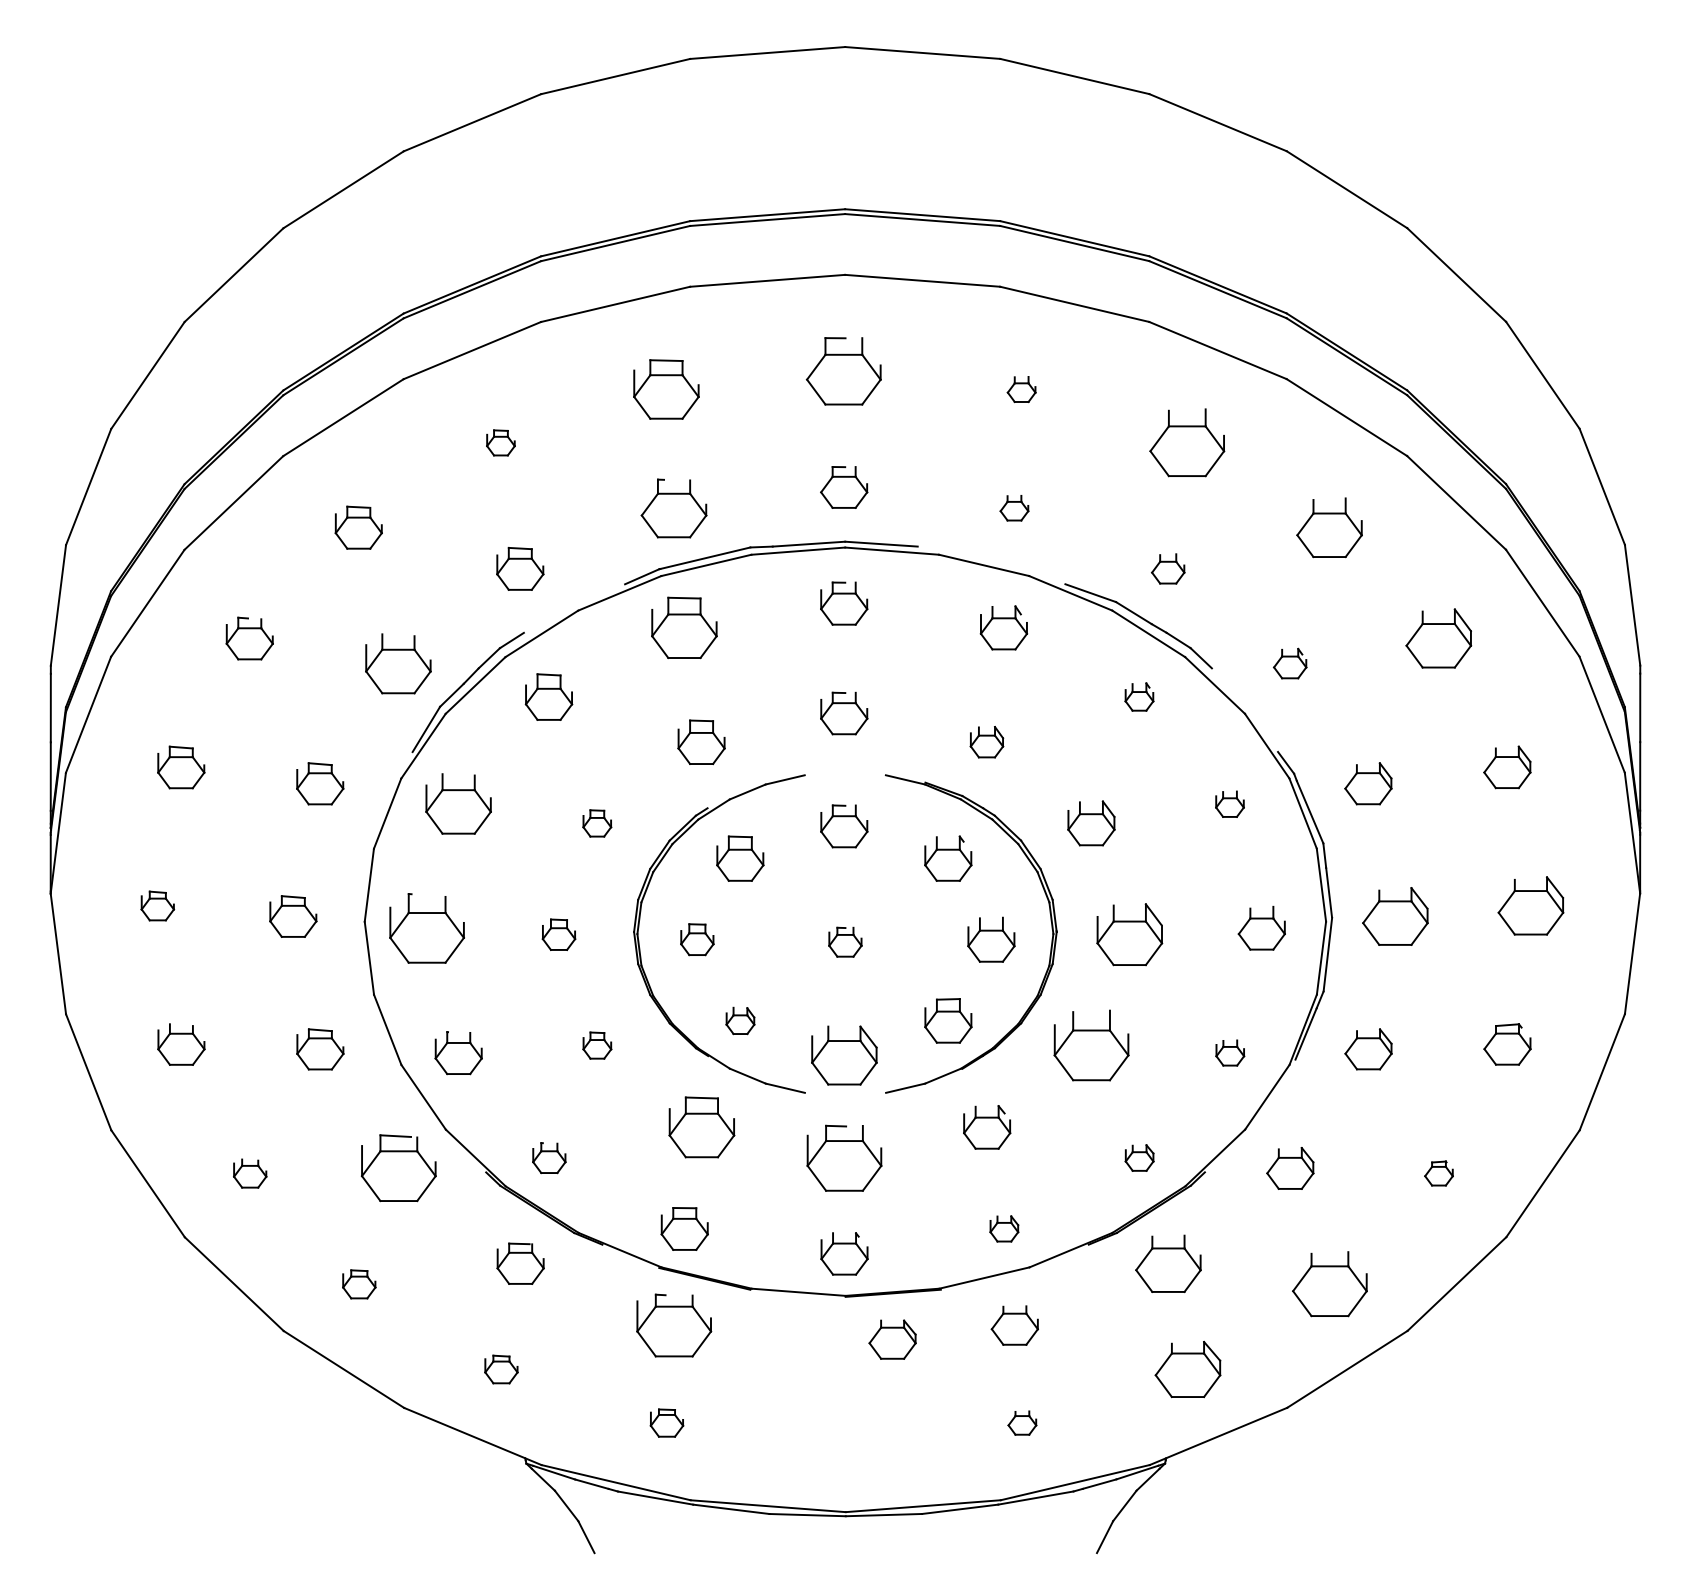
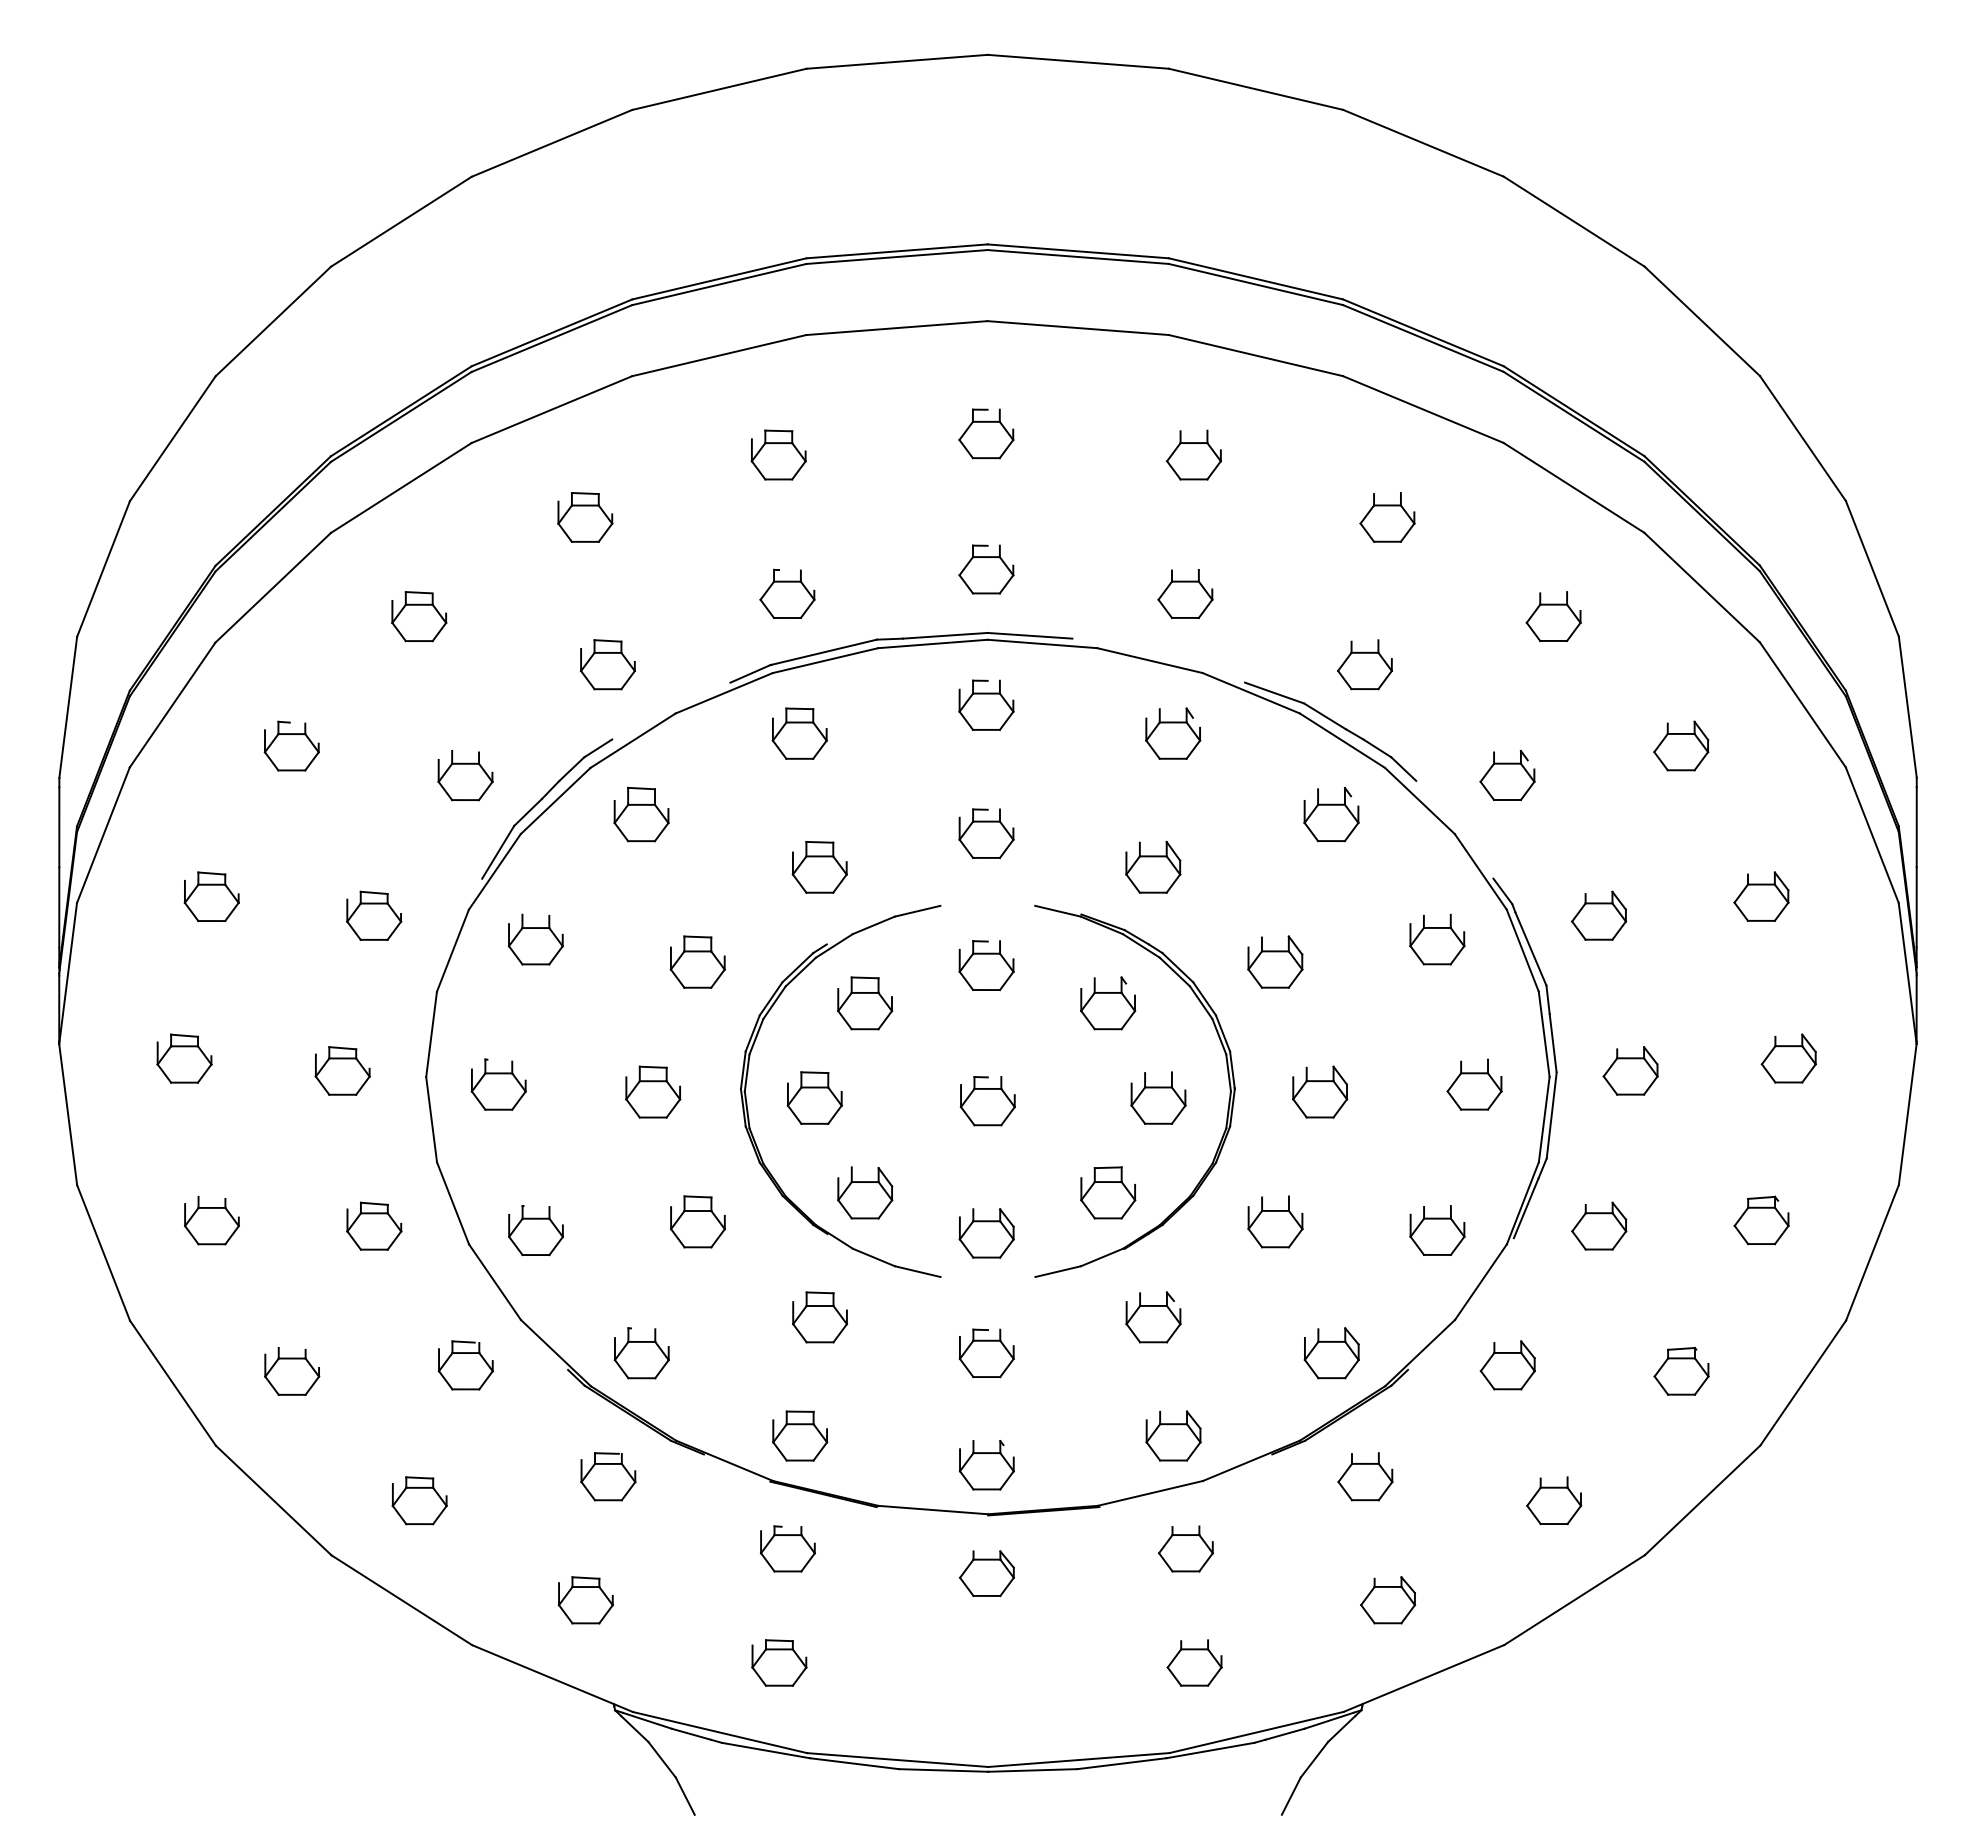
part: (844, 371) -> (986, 434), size x0.62
part: (666, 389) -> (778, 455), size x0.71
part: (1021, 389) -> (1193, 455), size x1.67
part: (500, 442) -> (584, 517), size x1.67
part: (1187, 442) -> (1387, 517), size x0.62
part: (673, 507) -> (787, 592), size x0.71
part: (1014, 507) -> (1185, 592), size x1.67
part: (1329, 527) -> (1553, 616), size x0.71
part: (1168, 568) -> (1365, 664), size x1.43
part: (684, 627) -> (799, 733), size x0.71
part: (1438, 638) -> (1680, 746), size x0.71
part: (398, 663) -> (465, 775), size x0.71
part: (1290, 663) -> (1508, 775), size x1.43
part: (1139, 696) -> (1331, 813), size x1.67
part: (986, 741) -> (1152, 866), size x1.43
part: (458, 804) -> (535, 940), size x0.71
part: (1229, 804) -> (1436, 940), size x1.67
part: (597, 823) -> (698, 962), size x1.67
part: (157, 905) -> (184, 1058), size x1.43
part: (1530, 905) -> (1788, 1058), size x0.71
part: (1395, 916) -> (1630, 1070), size x0.71
part: (426, 927) -> (498, 1083), size x0.62
part: (558, 934) -> (652, 1091), size x1.43
part: (1129, 934) -> (1319, 1091), size x0.71
part: (697, 939) -> (815, 1097), size x1.43
part: (845, 941) -> (988, 1100), size x1.43
part: (740, 1020) -> (865, 1192), size x1.67
part: (597, 1045) -> (698, 1221), size x1.67
part: (1091, 1045) -> (1275, 1221), size x0.62
part: (1230, 1052) -> (1437, 1229), size x1.67
part: (844, 1055) -> (986, 1233), size x0.71
part: (701, 1127) -> (819, 1317), size x0.71
part: (549, 1157) -> (642, 1352), size x1.43
part: (844, 1157) -> (986, 1352), size x0.62
part: (1139, 1157) -> (1331, 1352), size x1.67
part: (398, 1168) -> (465, 1365), size x0.62
part: (250, 1173) -> (292, 1371), size x1.43
part: (1438, 1173) -> (1680, 1371), size x1.67
part: (1004, 1228) -> (1173, 1435), size x1.67
part: (1168, 1263) -> (1365, 1476), size x0.71
part: (359, 1284) -> (420, 1500), size x1.43
part: (1329, 1284) -> (1553, 1500), size x0.62
part: (674, 1325) -> (788, 1548), size x0.62
part: (892, 1339) -> (986, 1573), moved
part: (501, 1369) -> (586, 1600), size x1.43
part: (1187, 1369) -> (1387, 1600), size x0.71
part: (666, 1422) -> (778, 1662), size x1.43
part: (1022, 1422) -> (1194, 1662), size x1.67

